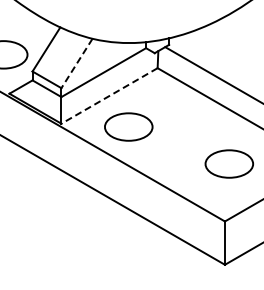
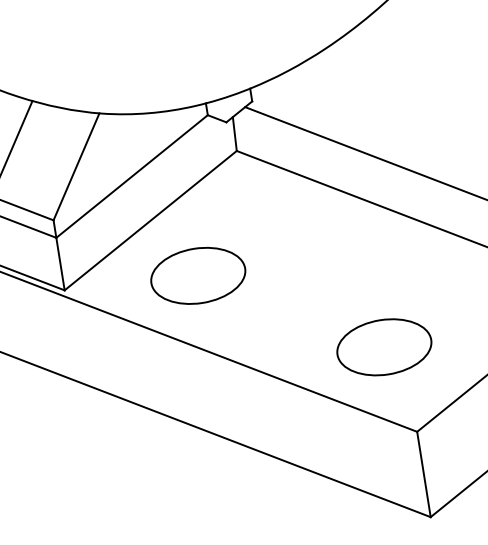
line: (76, 63) -> (75, 167), dashed -> solid
line: (109, 95) -> (150, 219), dashed -> solid
part: (228, 163) -> (382, 346), moved

